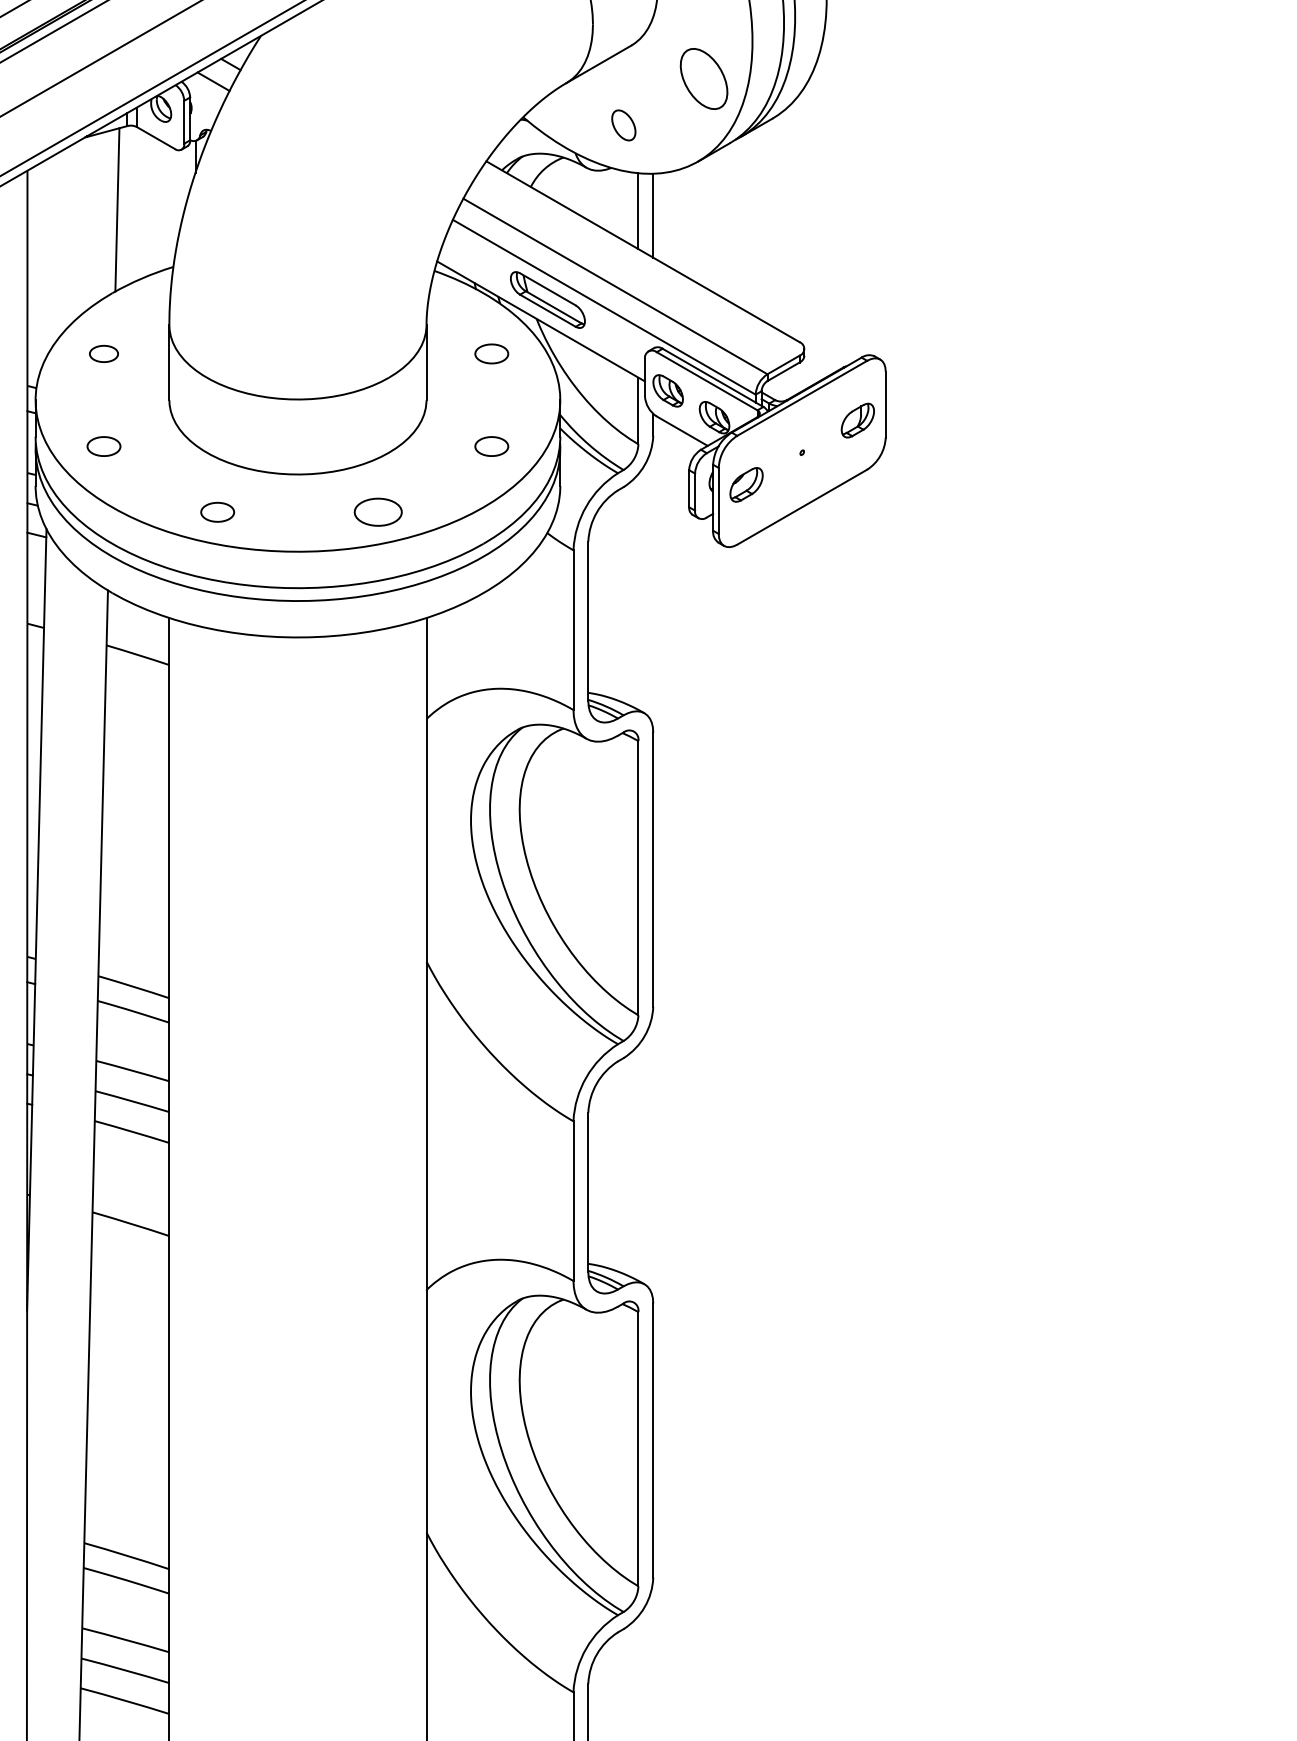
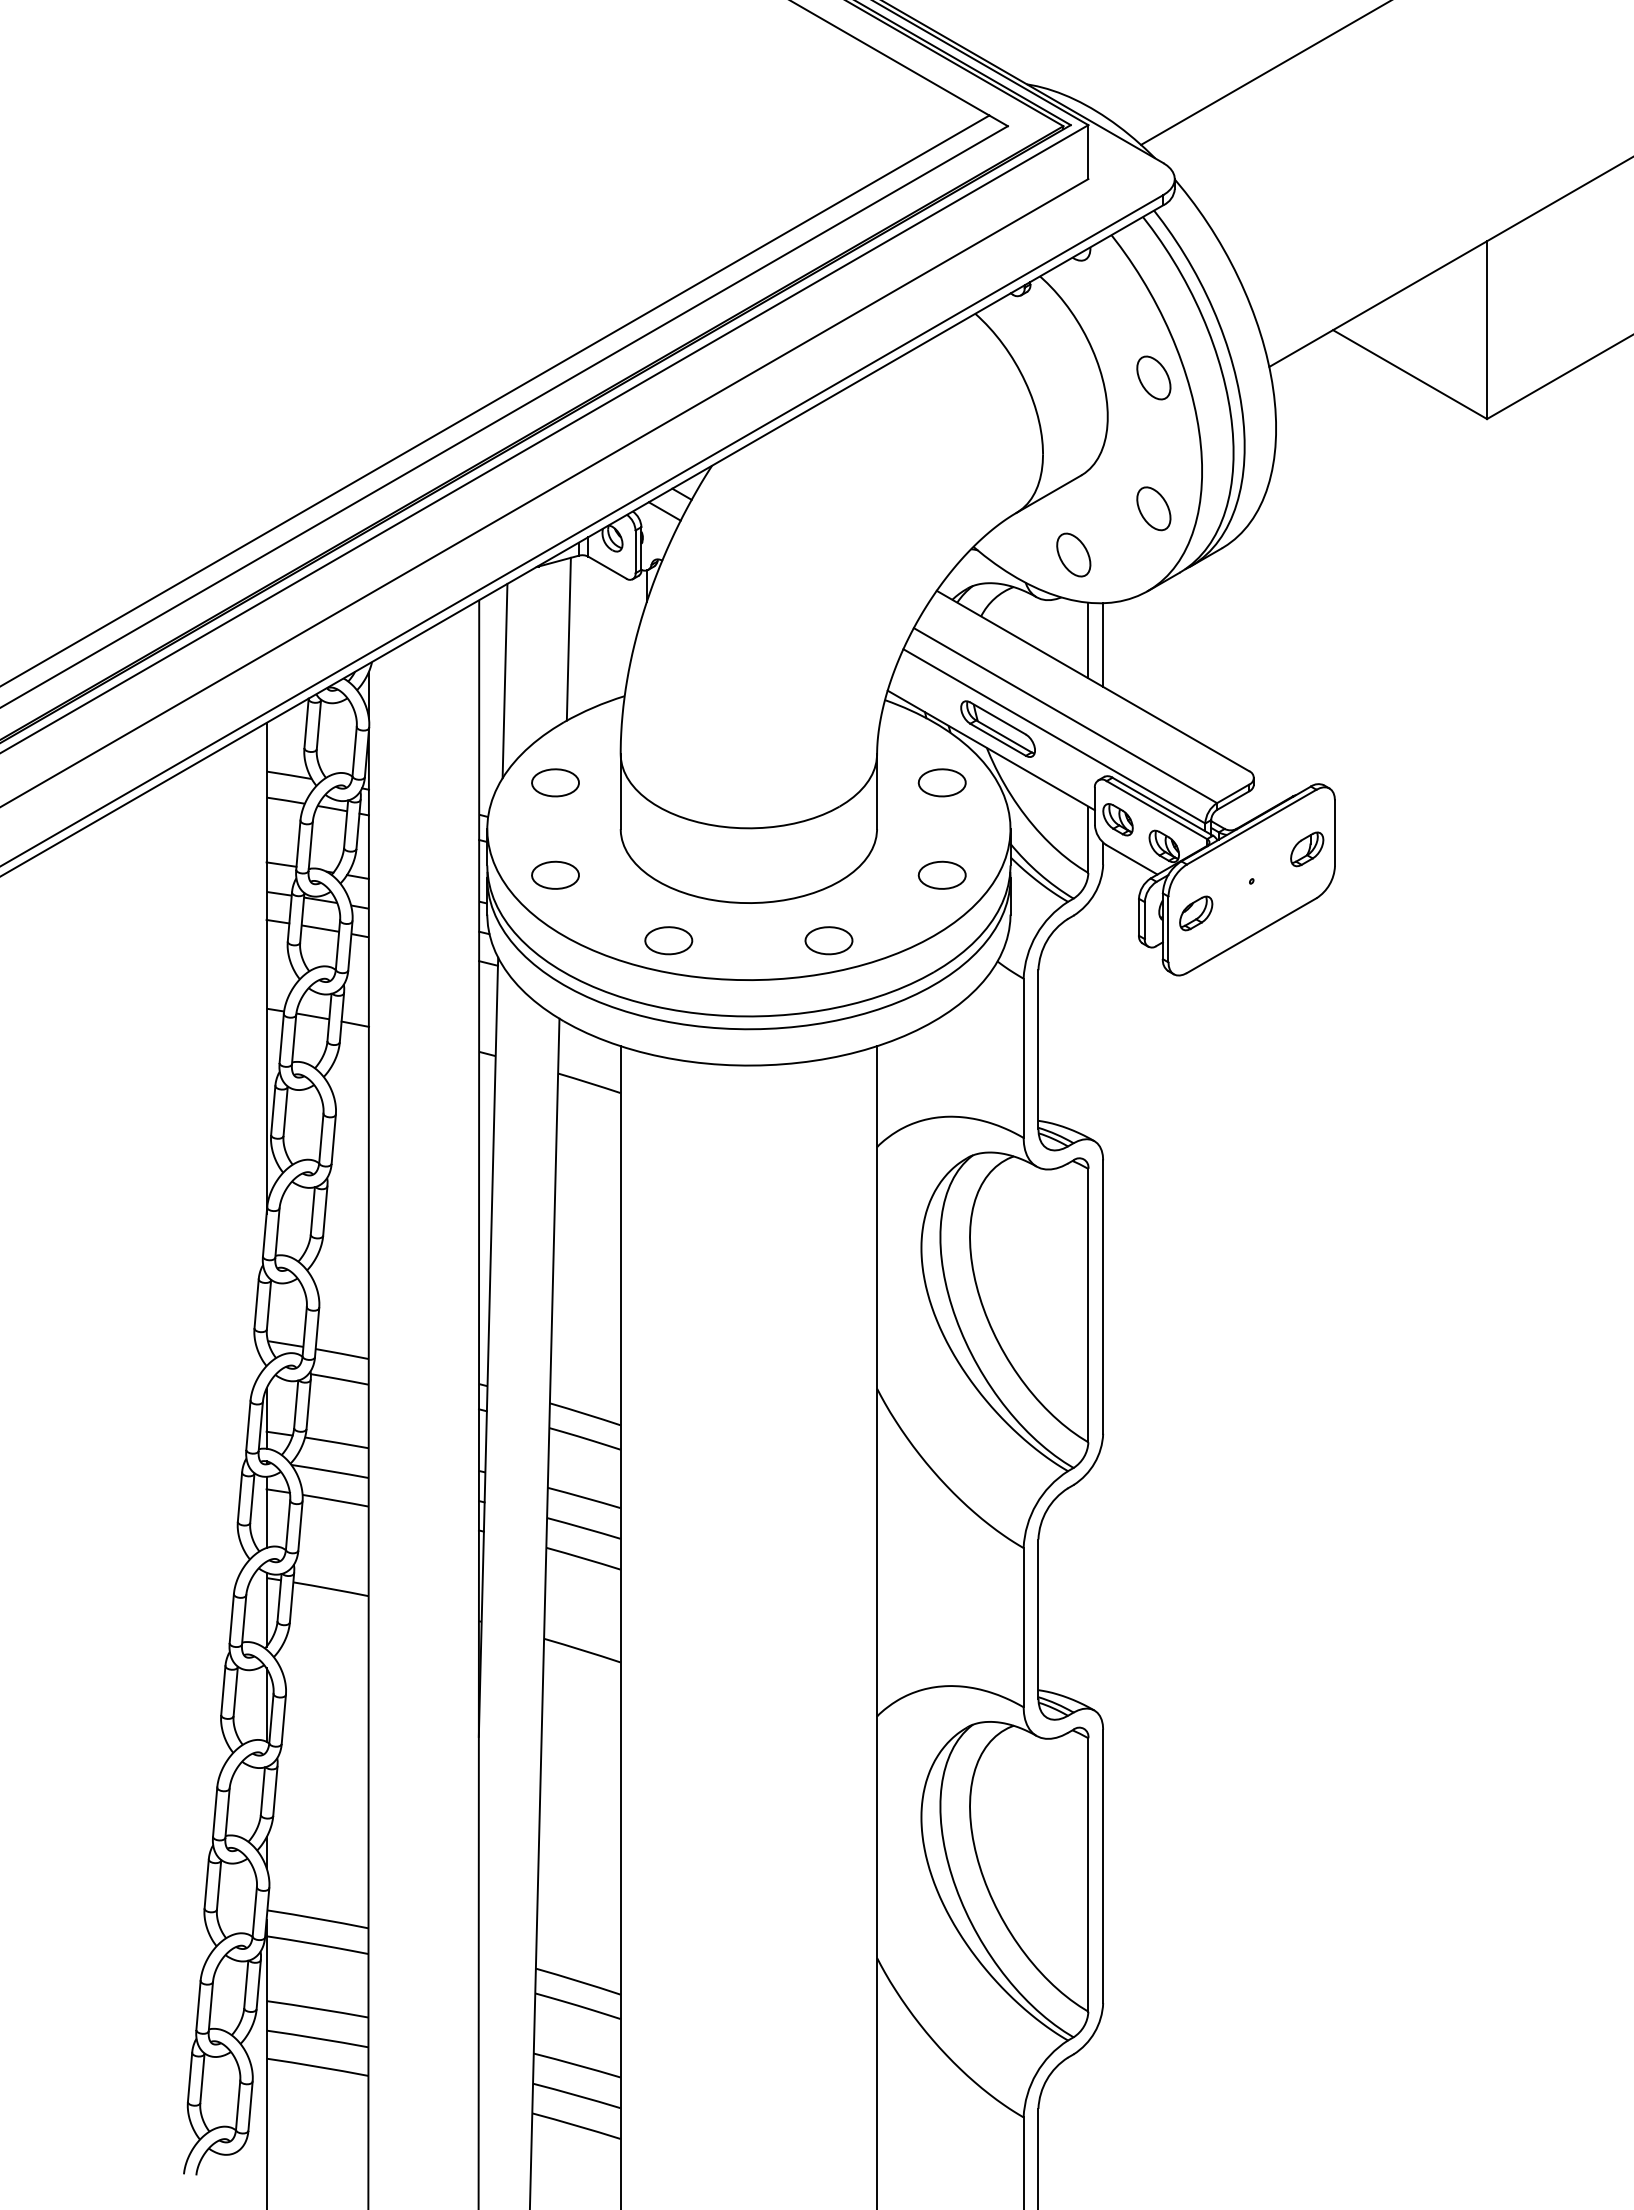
part: (703, 78) -> (1153, 508), size x0.71
part: (623, 124) -> (1073, 554), size x1.43
line: (52, 251) -> (504, 680), added
part: (103, 353) -> (555, 782), size x1.67
part: (491, 353) -> (941, 782), size x1.43
part: (103, 445) -> (555, 874), size x1.43
part: (491, 445) -> (941, 874), size x1.43
part: (217, 512) -> (668, 940), size x1.43

